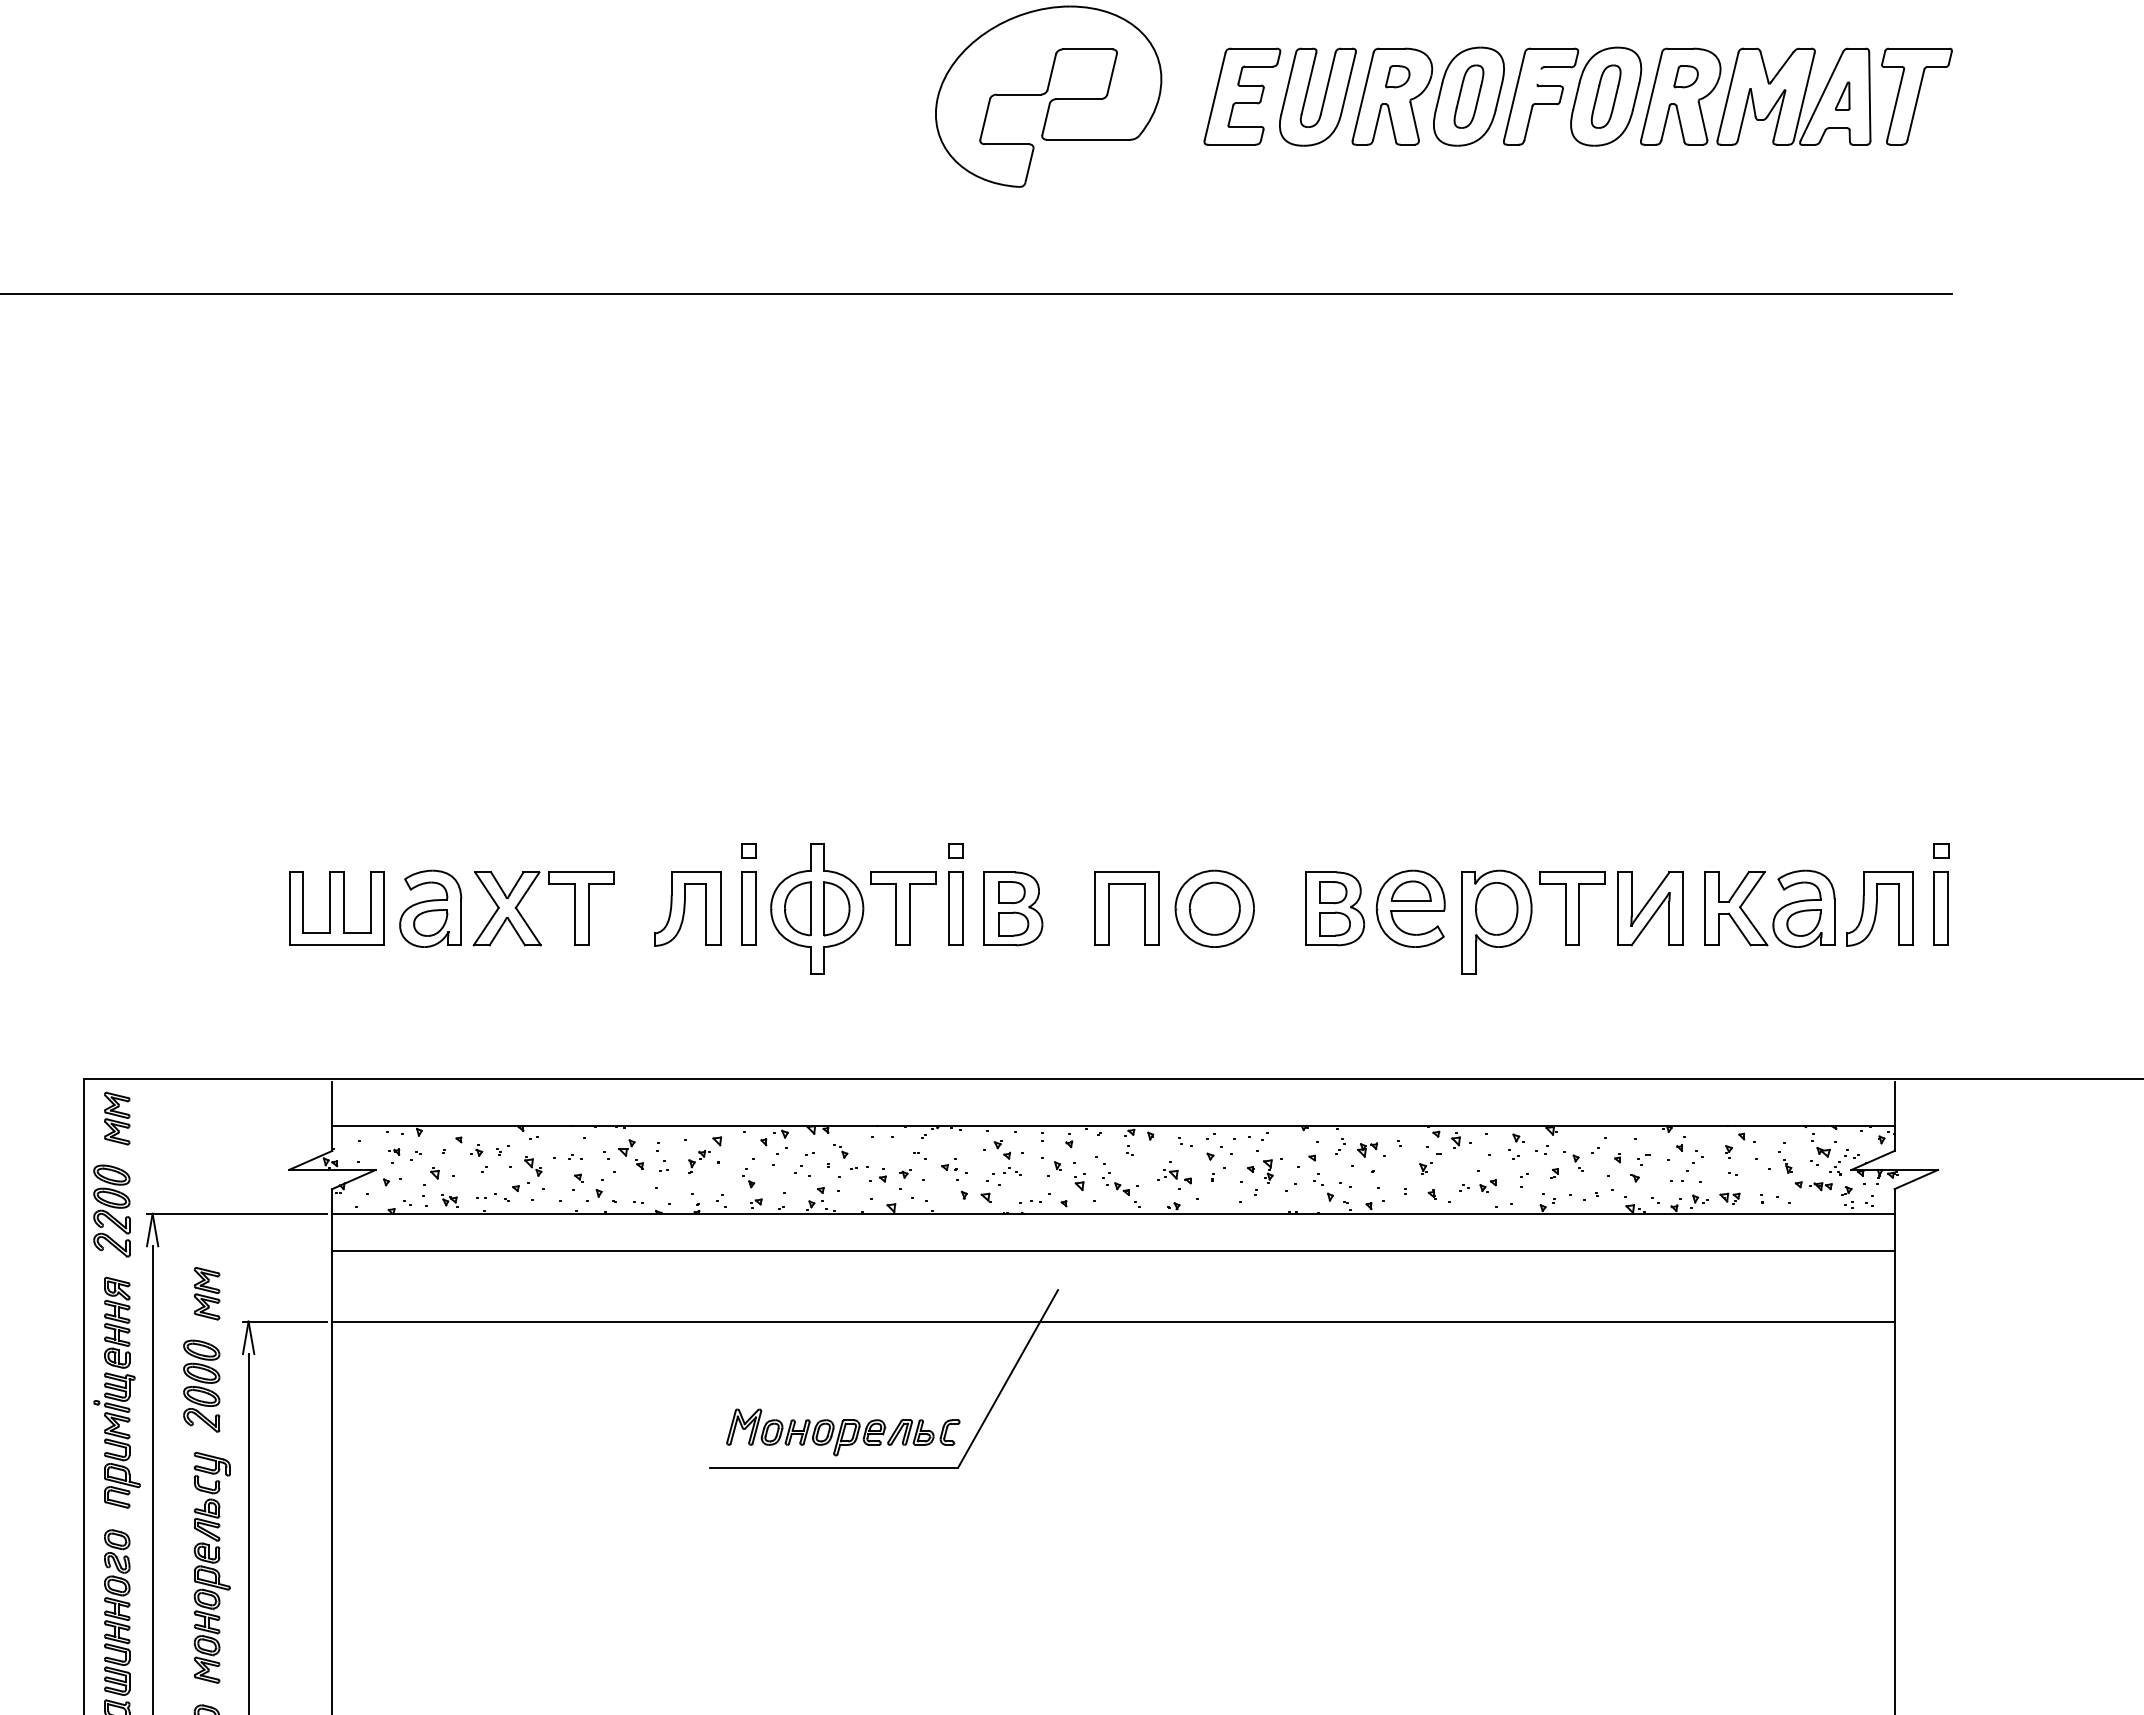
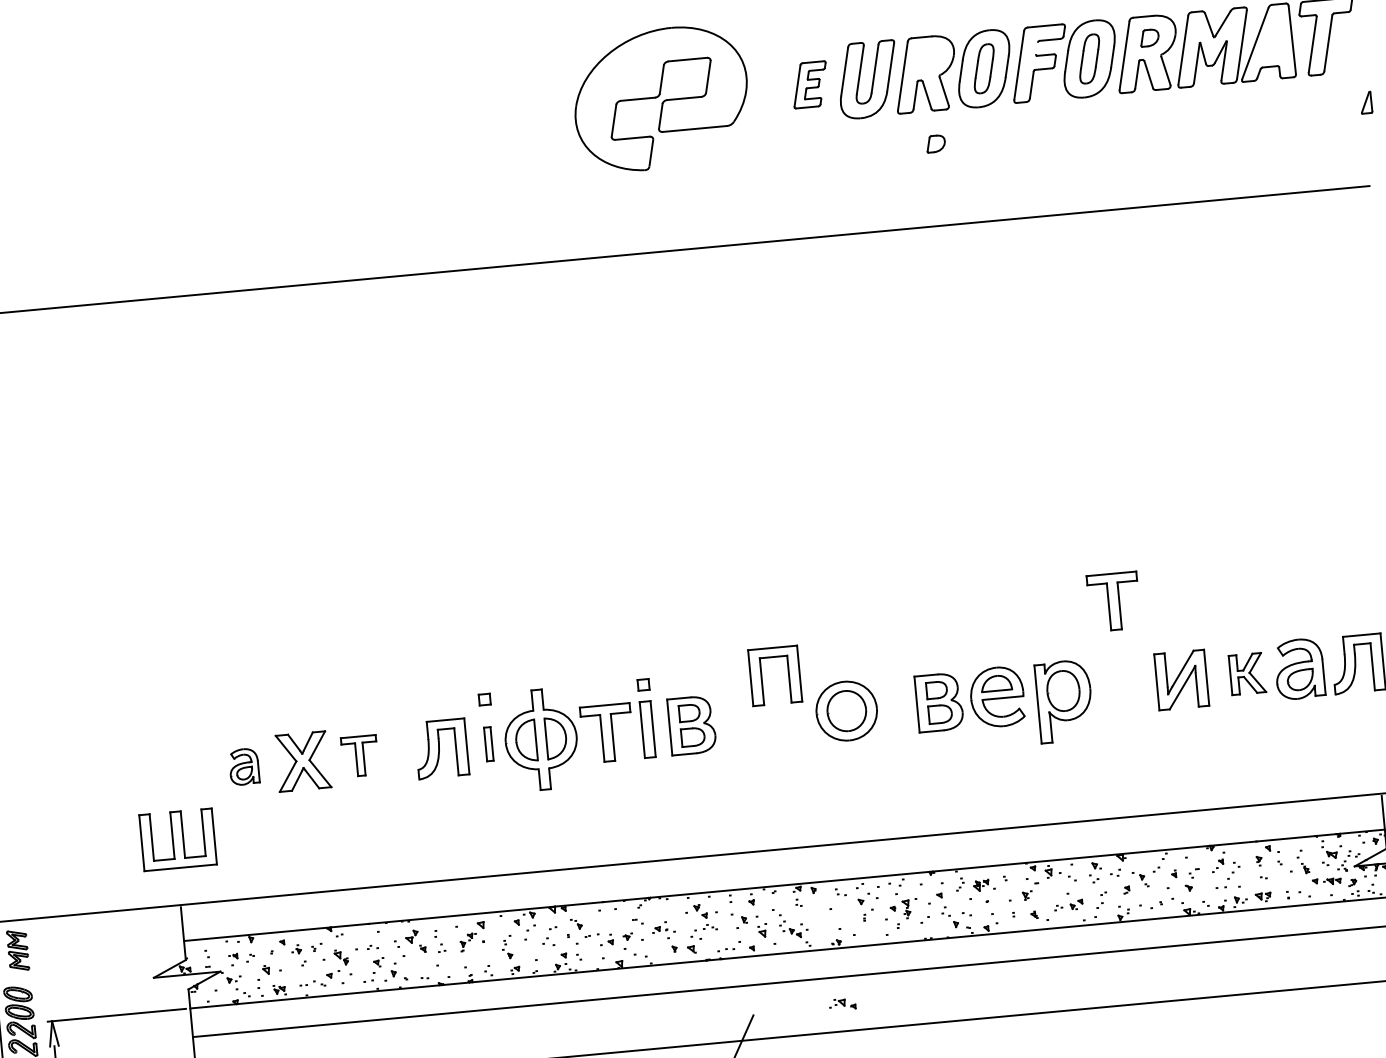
part: (1397, 76) -> (935, 143), moved
part: (1842, 95) -> (1366, 102), moved
part: (1242, 96) -> (810, 84), size x0.6
part: (336, 908) -> (177, 839), moved
part: (430, 908) -> (243, 766), size x0.6
part: (581, 908) -> (360, 755), size x0.7
part: (748, 908) -> (488, 744), size x0.6
part: (1109, 908) -> (761, 676), moved
part: (1572, 908) -> (1113, 601), moved
part: (1736, 908) -> (1247, 673), size x0.7
part: (1174, 1176) -> (842, 1004), moved

